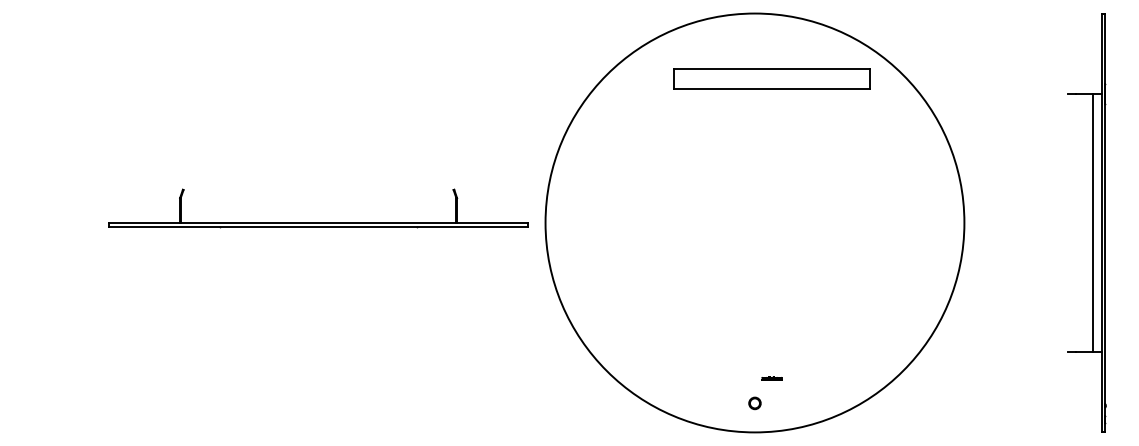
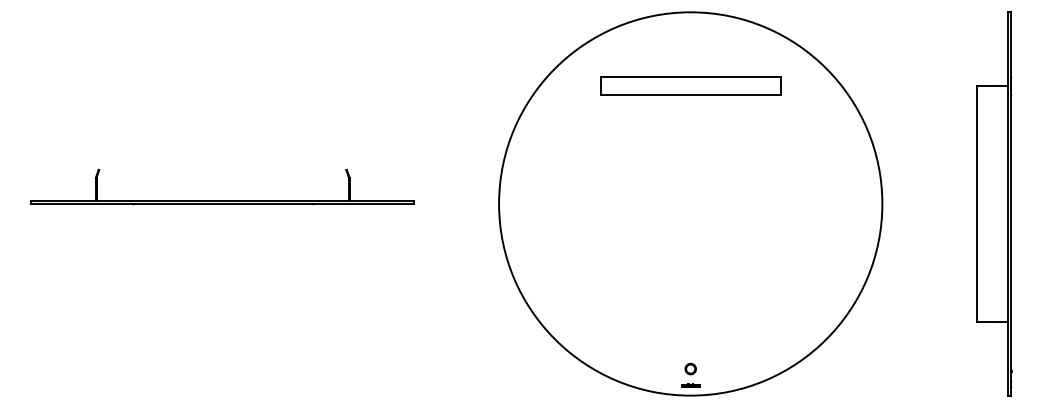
part: (771, 78) -> (690, 85), moved
part: (318, 222) -> (222, 199), moved
line: (1093, 222) -> (977, 203), moved
line: (771, 378) -> (690, 385), moved

